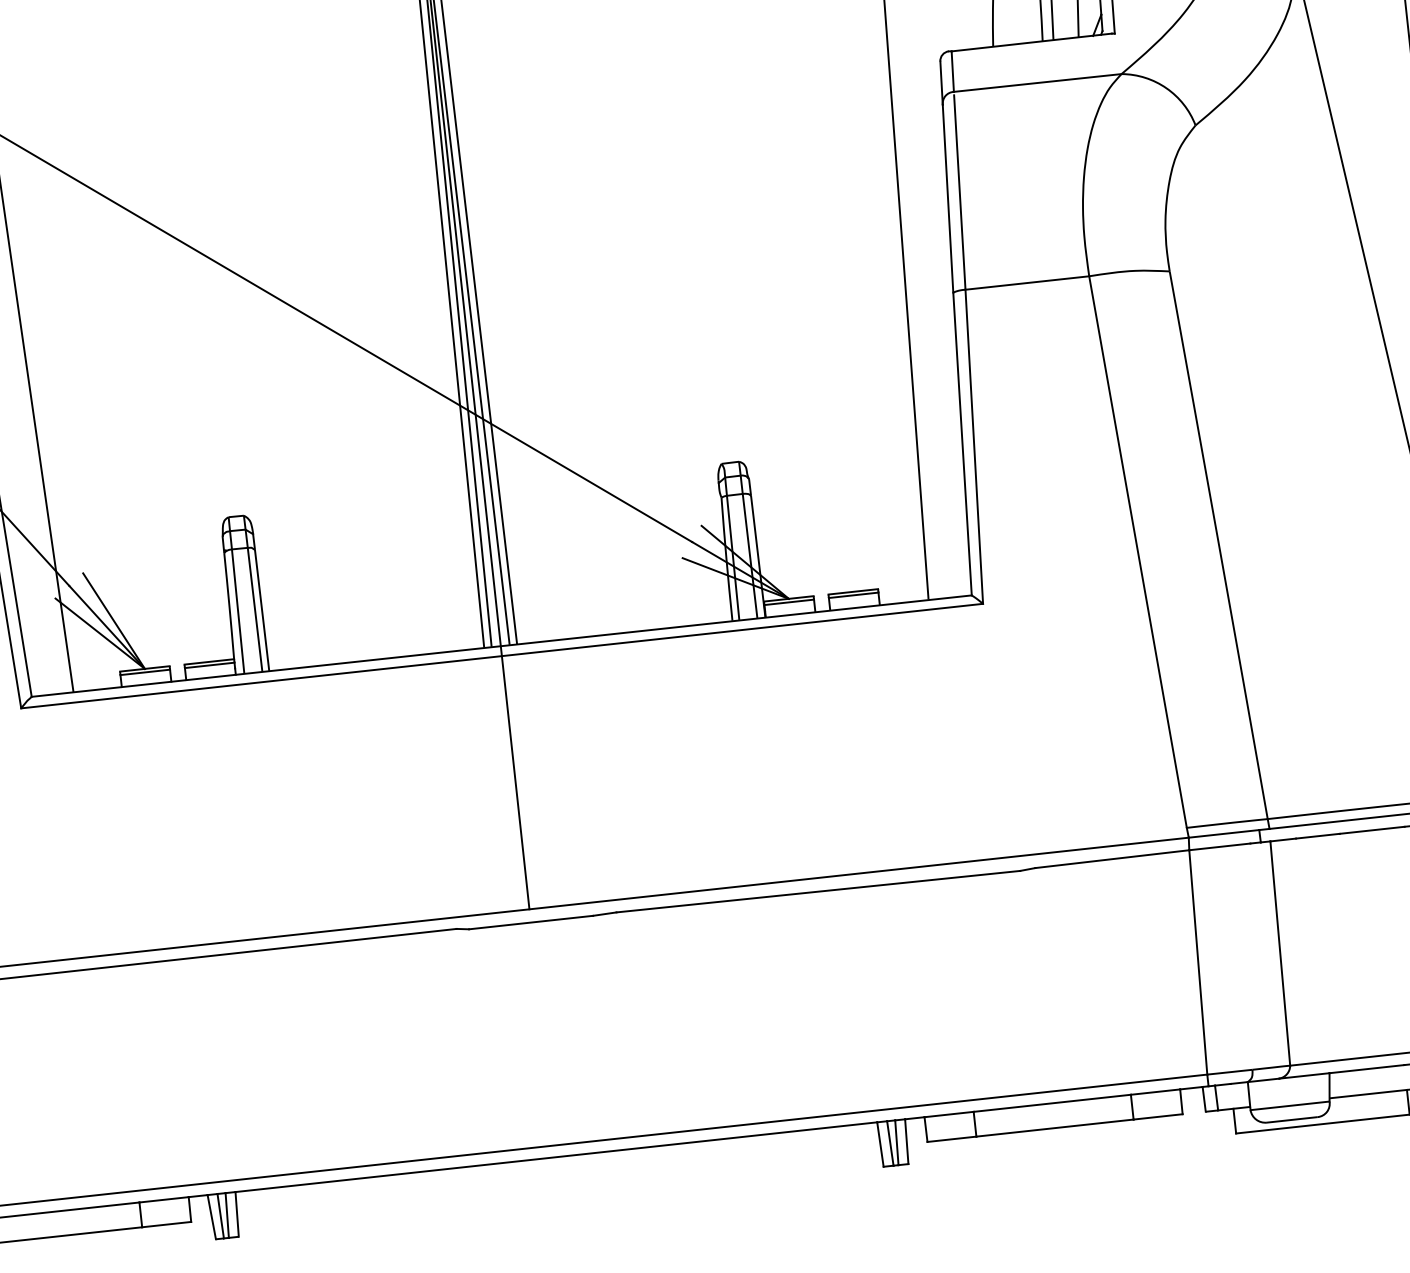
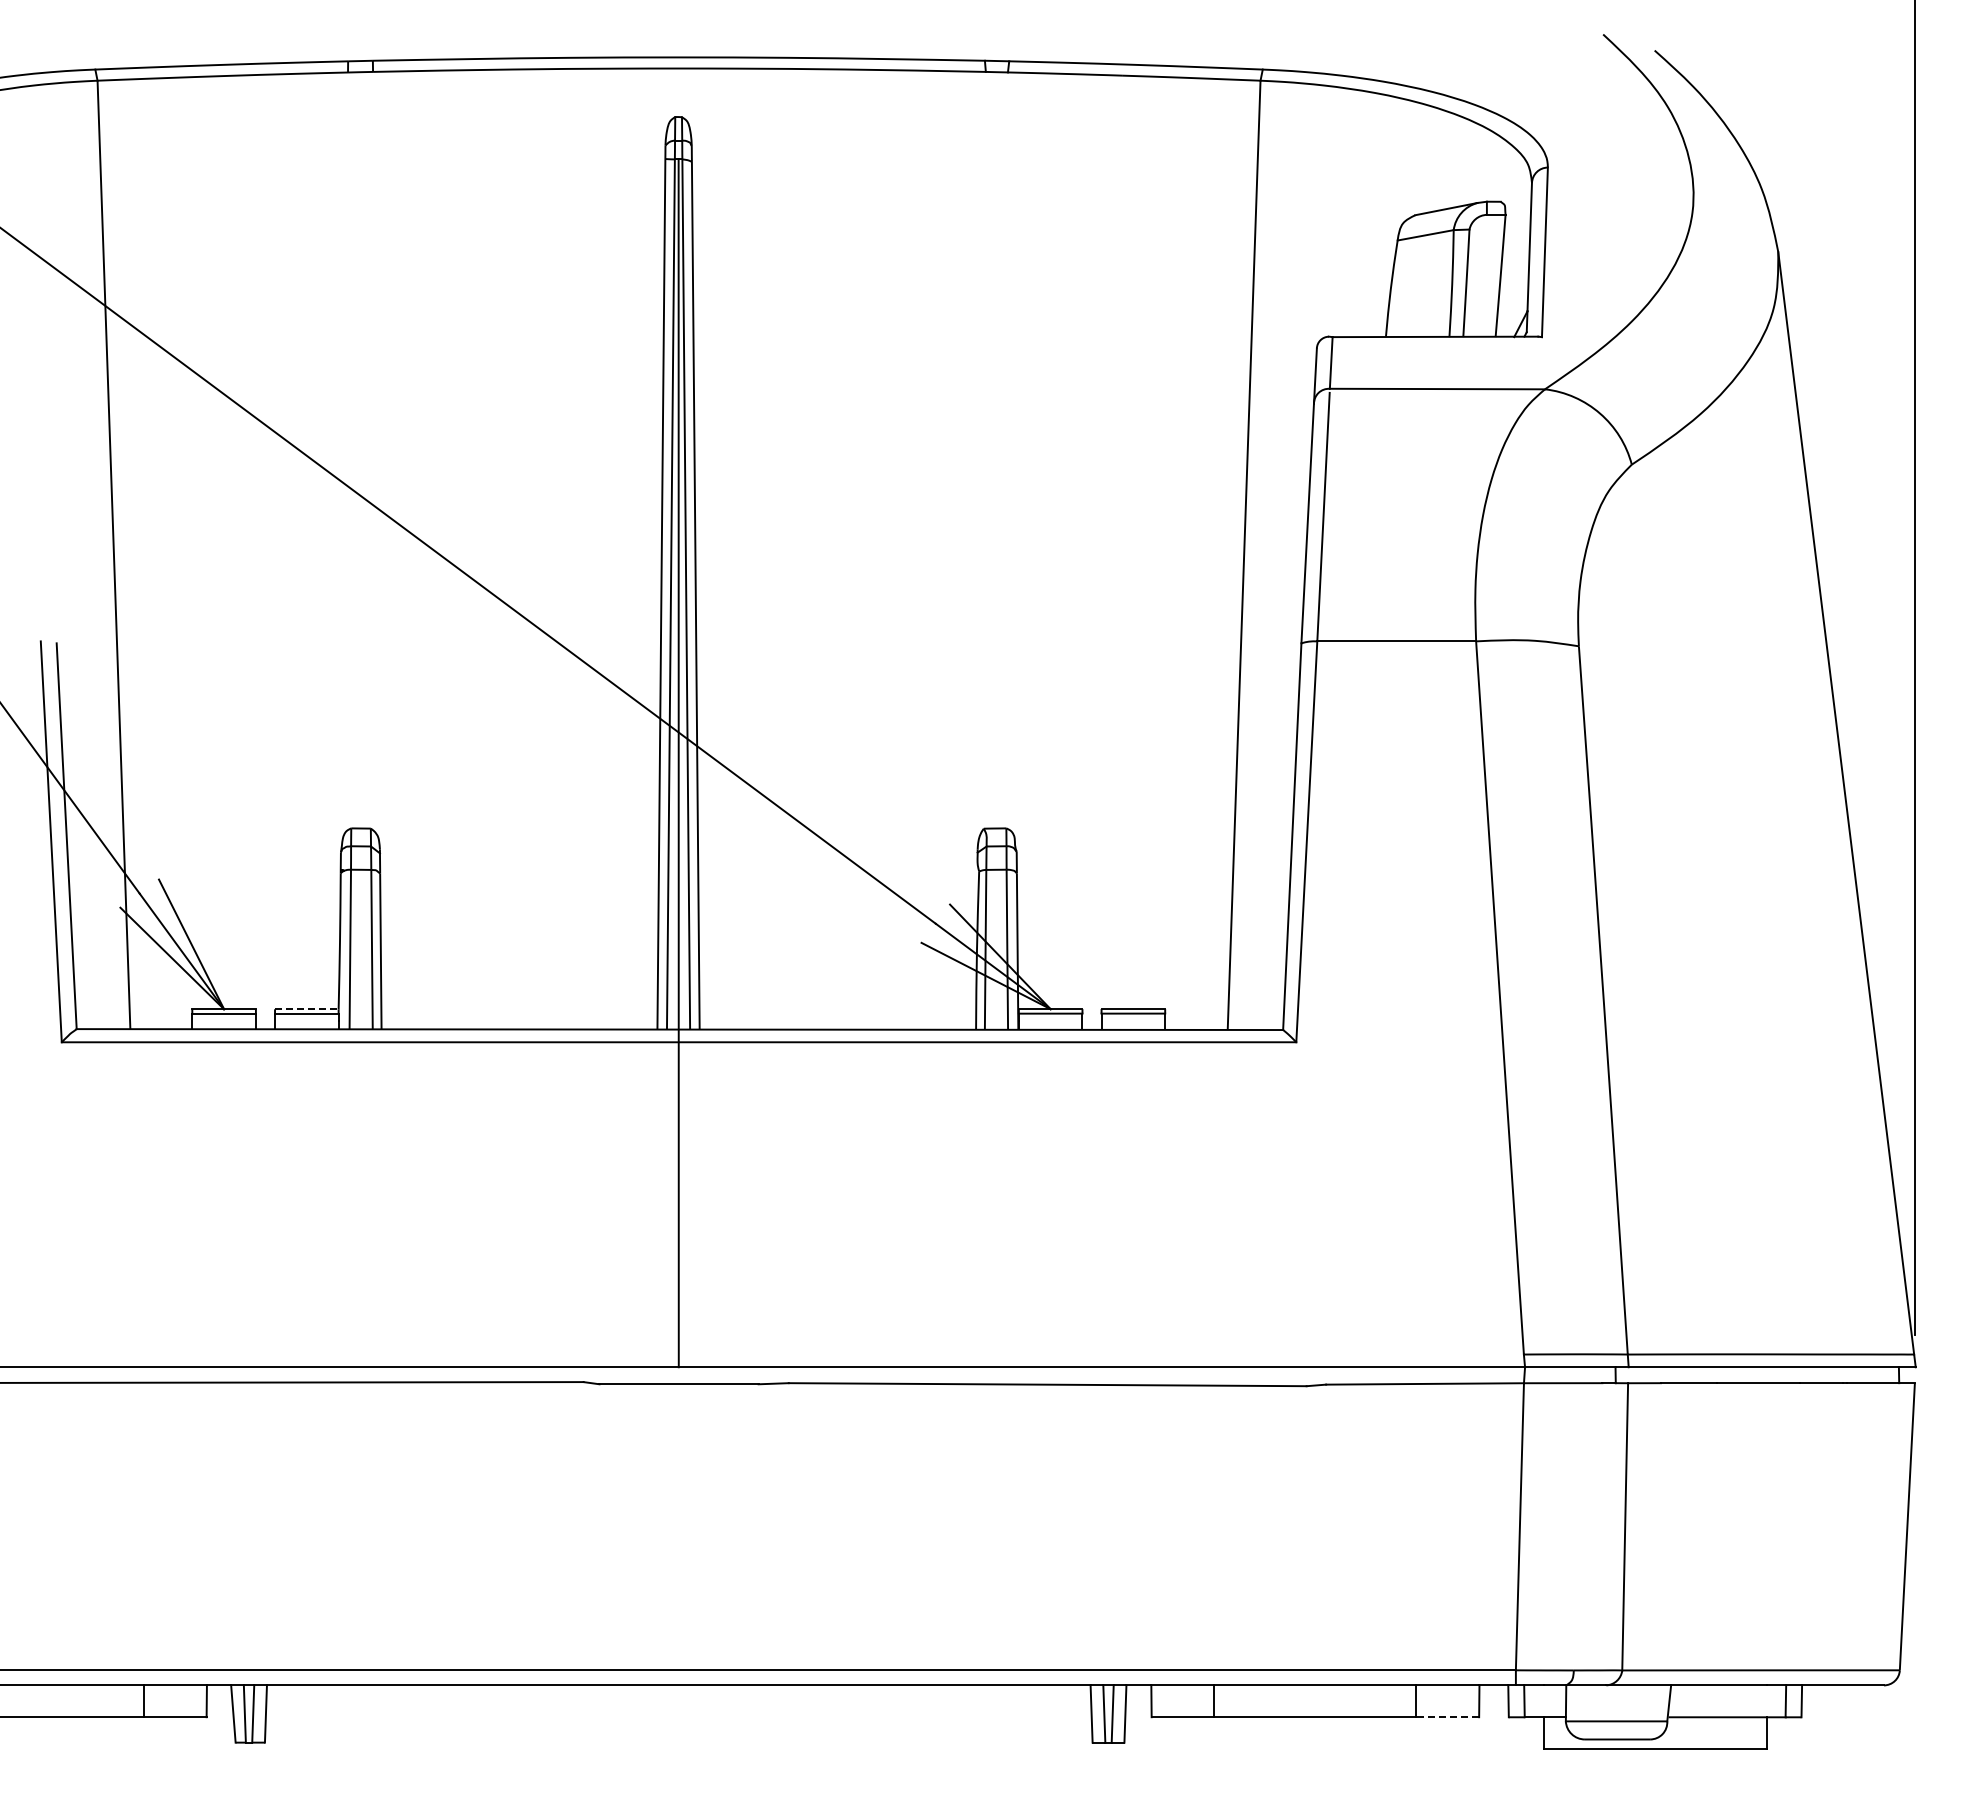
line: (209, 662) -> (306, 1009), solid -> dashed
line: (1158, 1117) -> (1447, 1717), solid -> dashed

